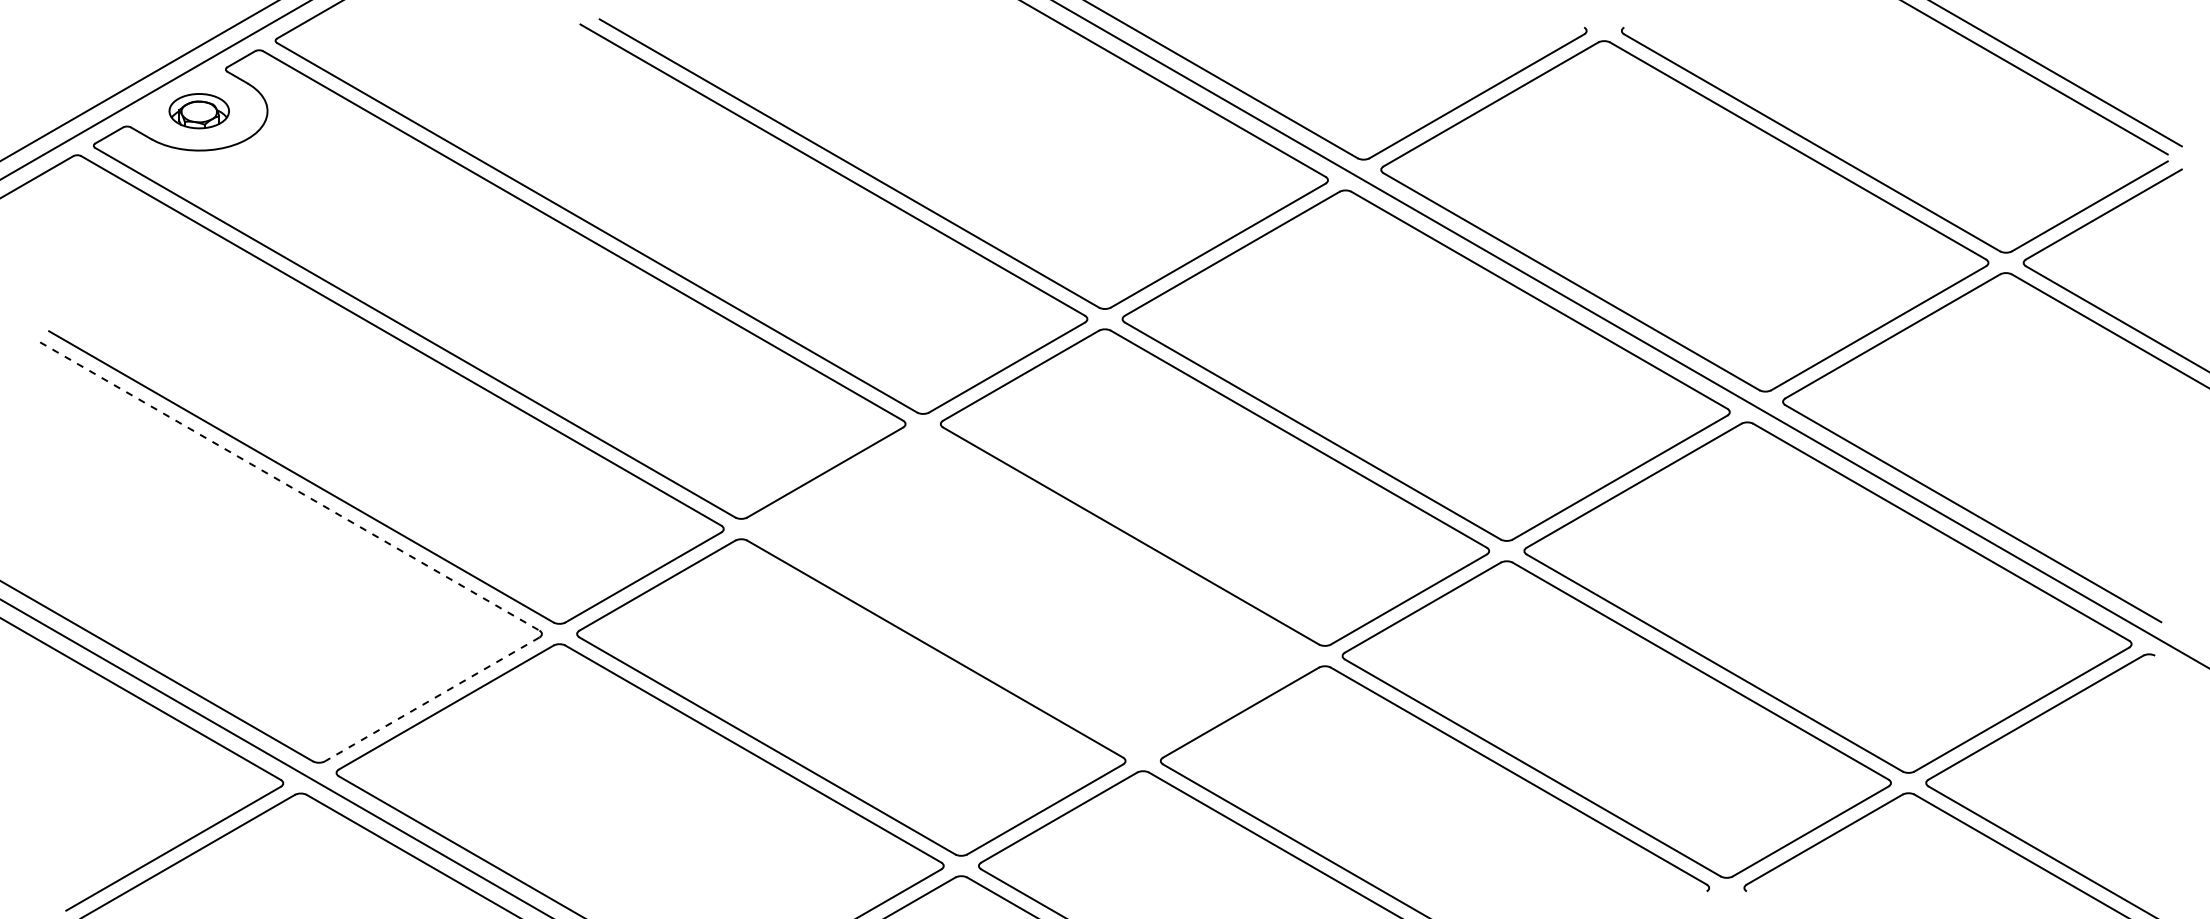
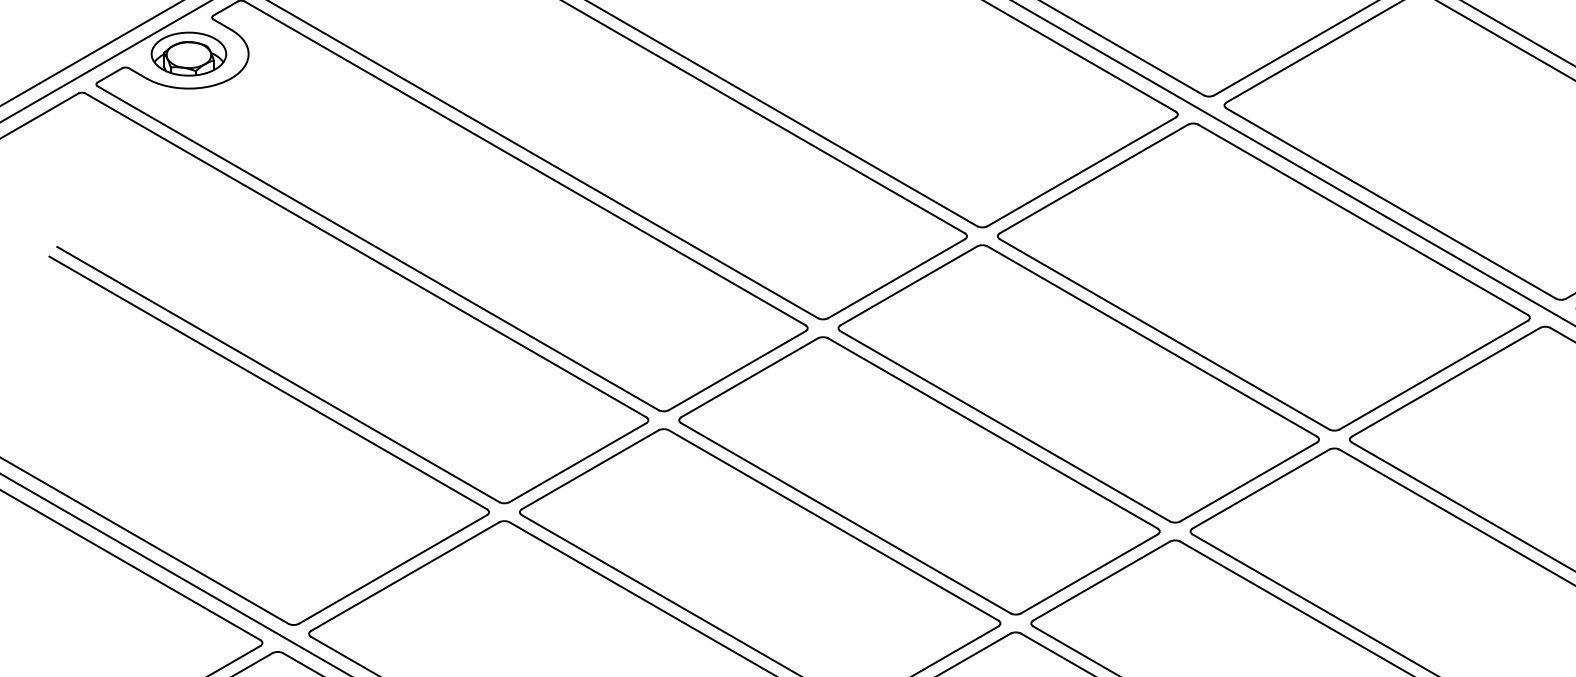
part: (198, 110) -> (188, 53), size x1.43
line: (290, 486) -> (268, 382), dashed -> solid
part: (1033, 592) -> (919, 475), added
line: (432, 699) -> (393, 569), dashed -> solid

